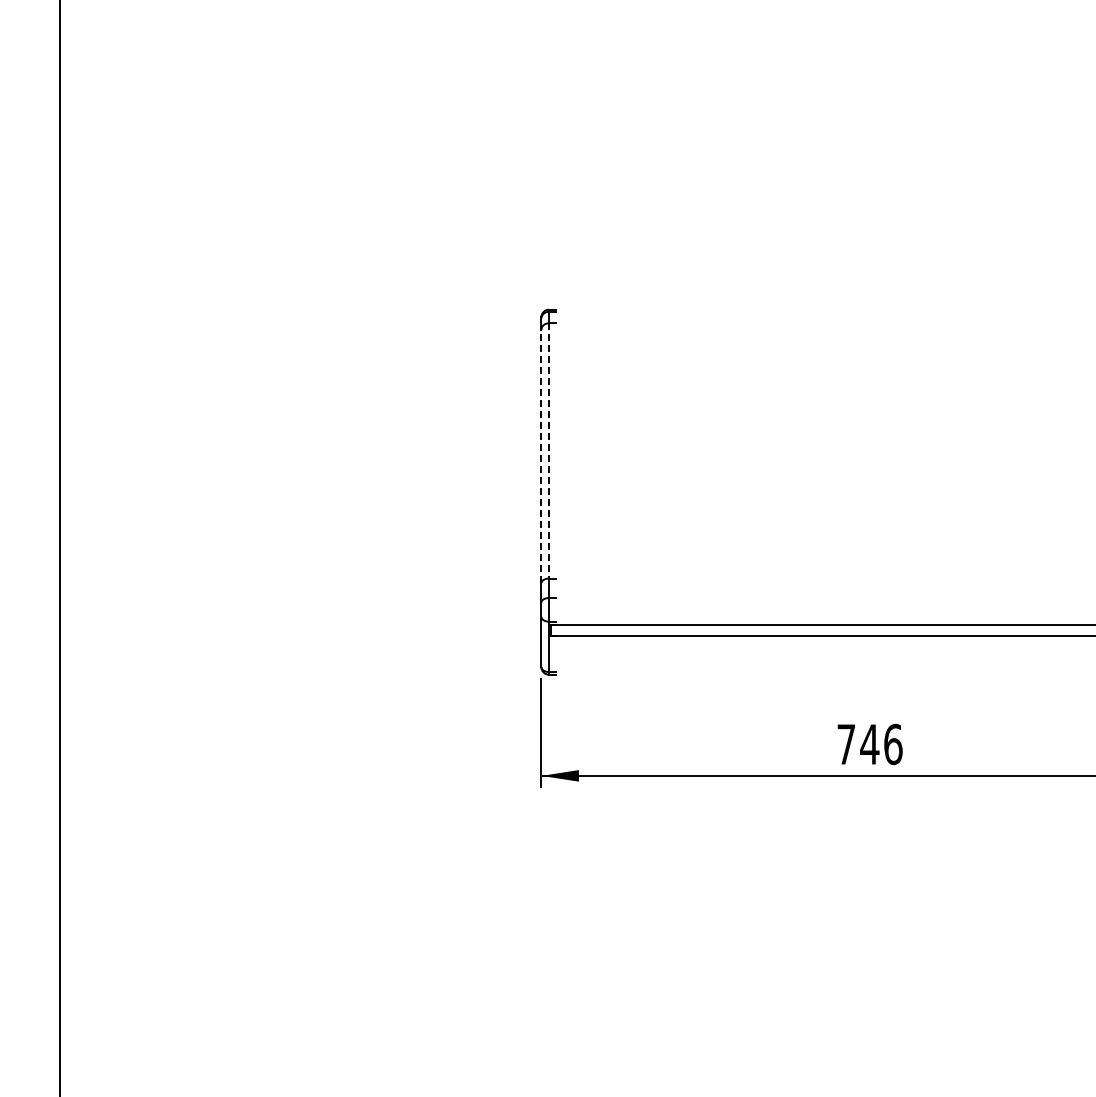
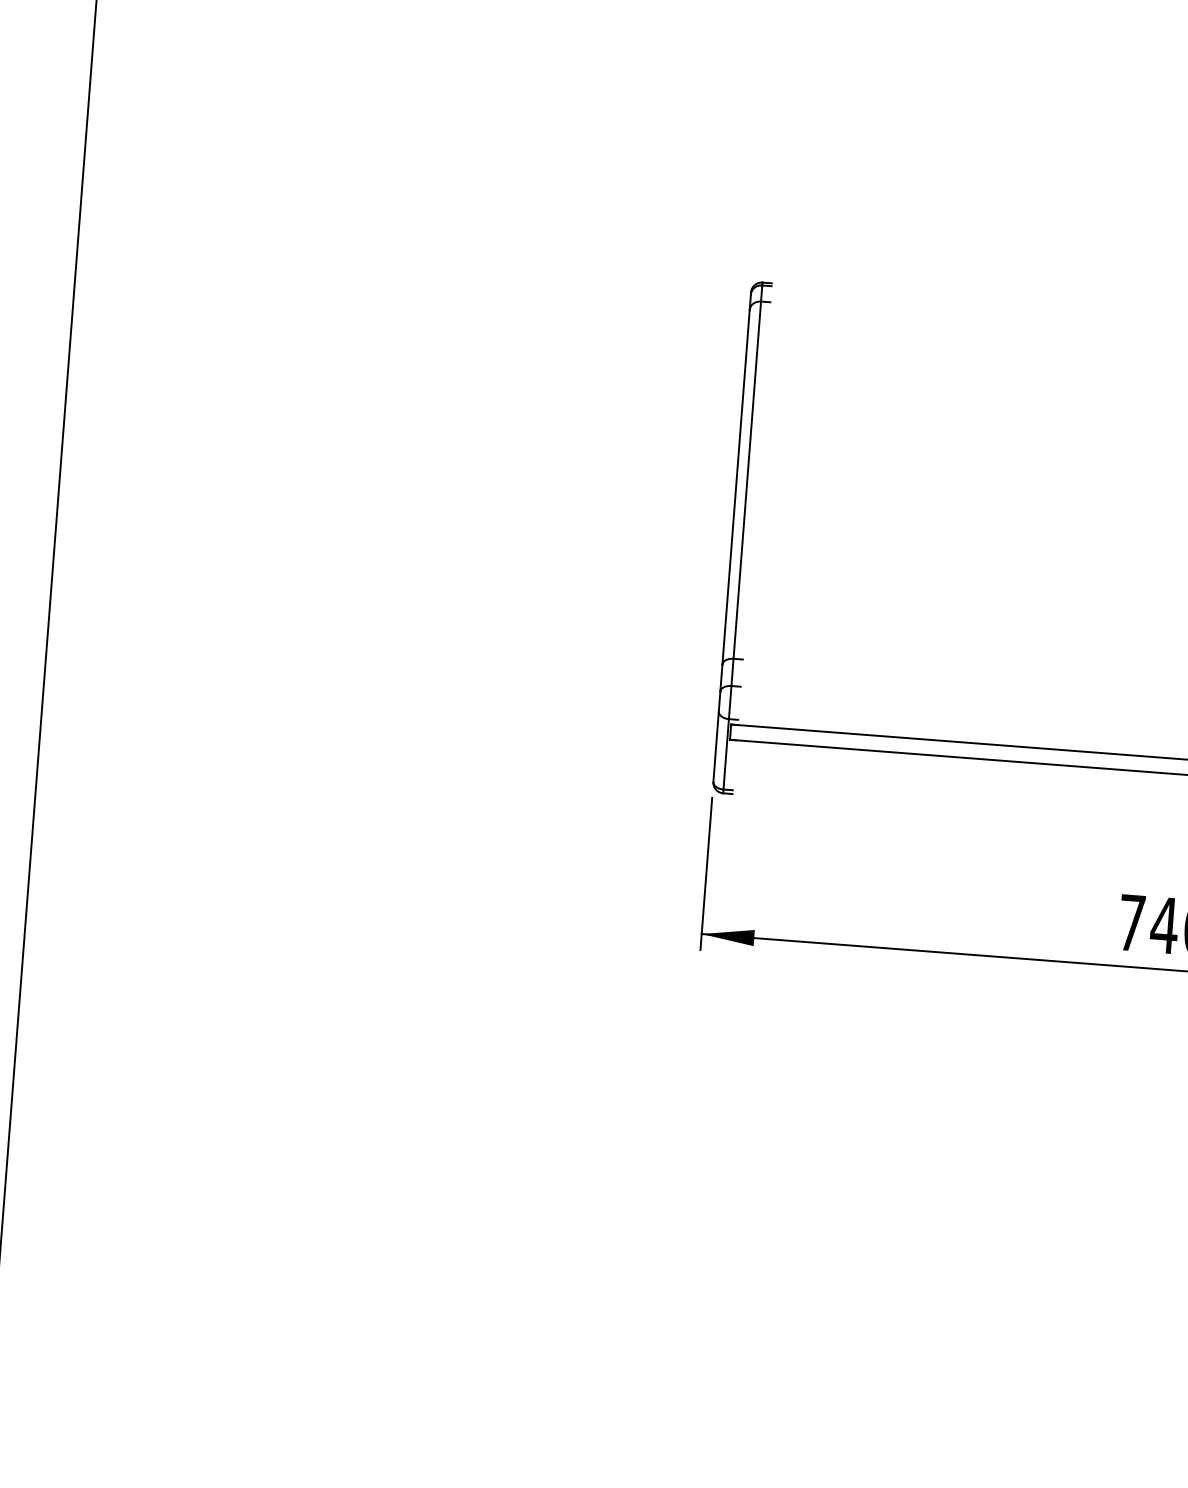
line: (548, 450) -> (746, 479), dashed -> solid
line: (541, 456) -> (736, 487), dashed -> solid

